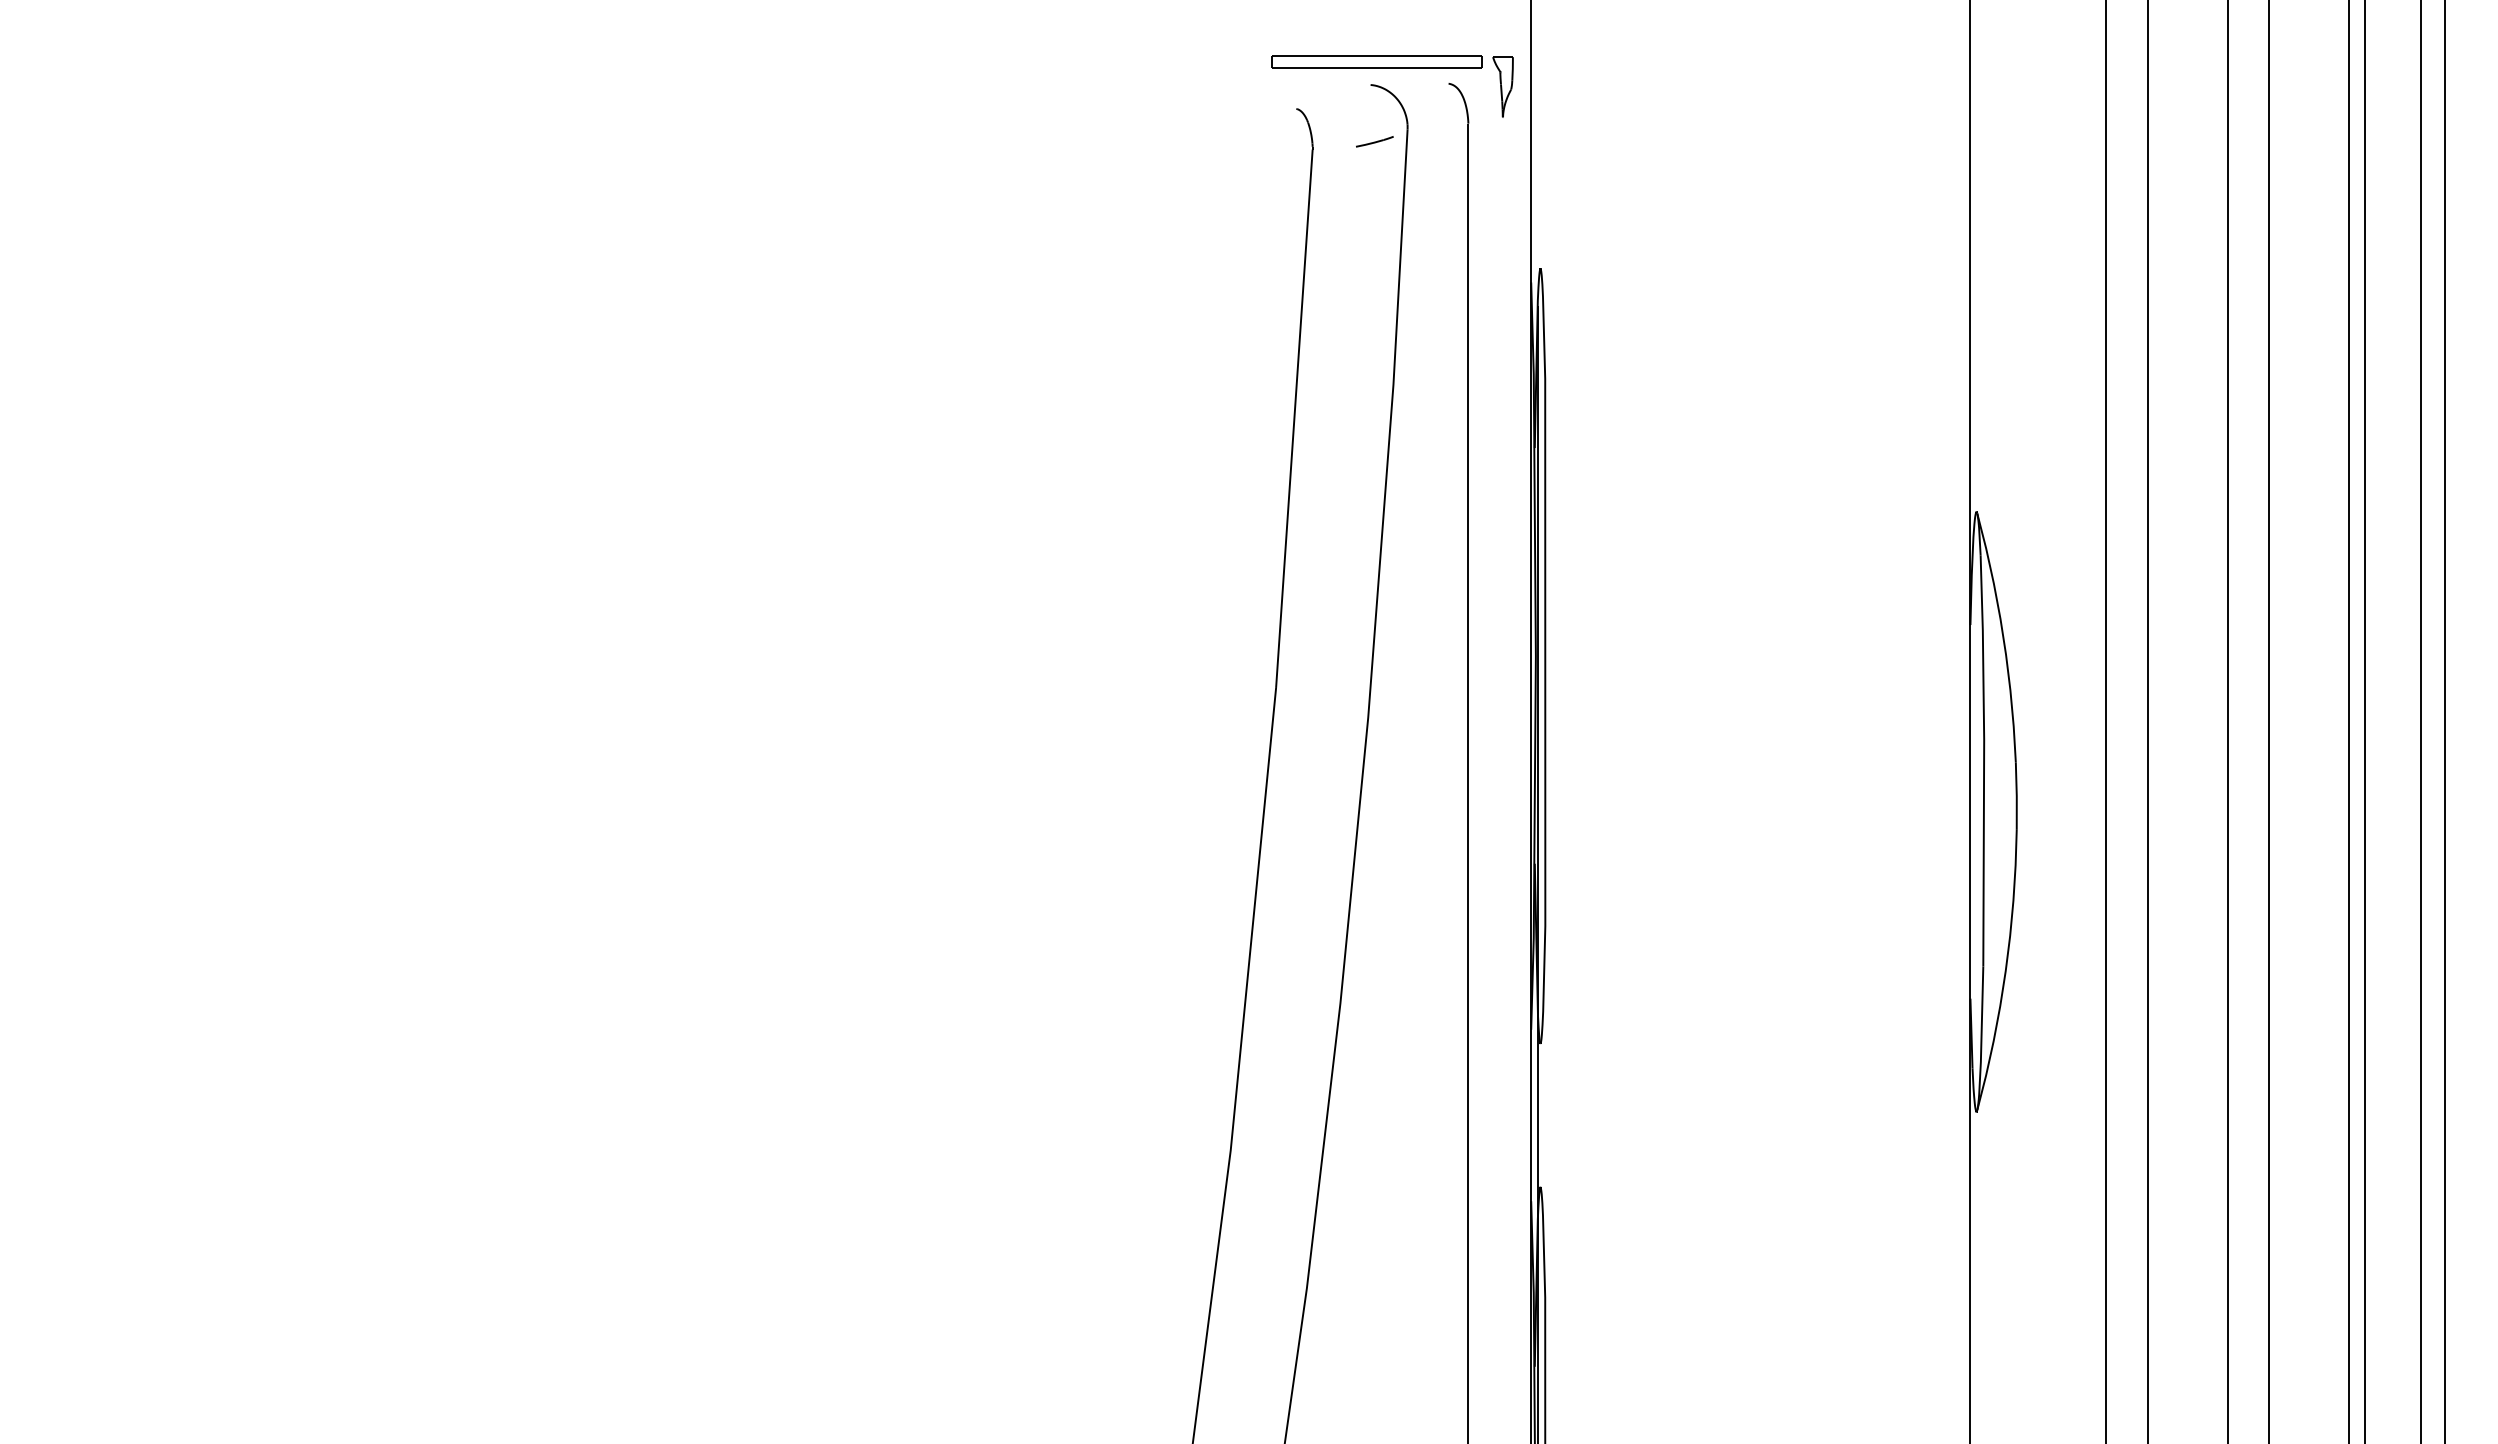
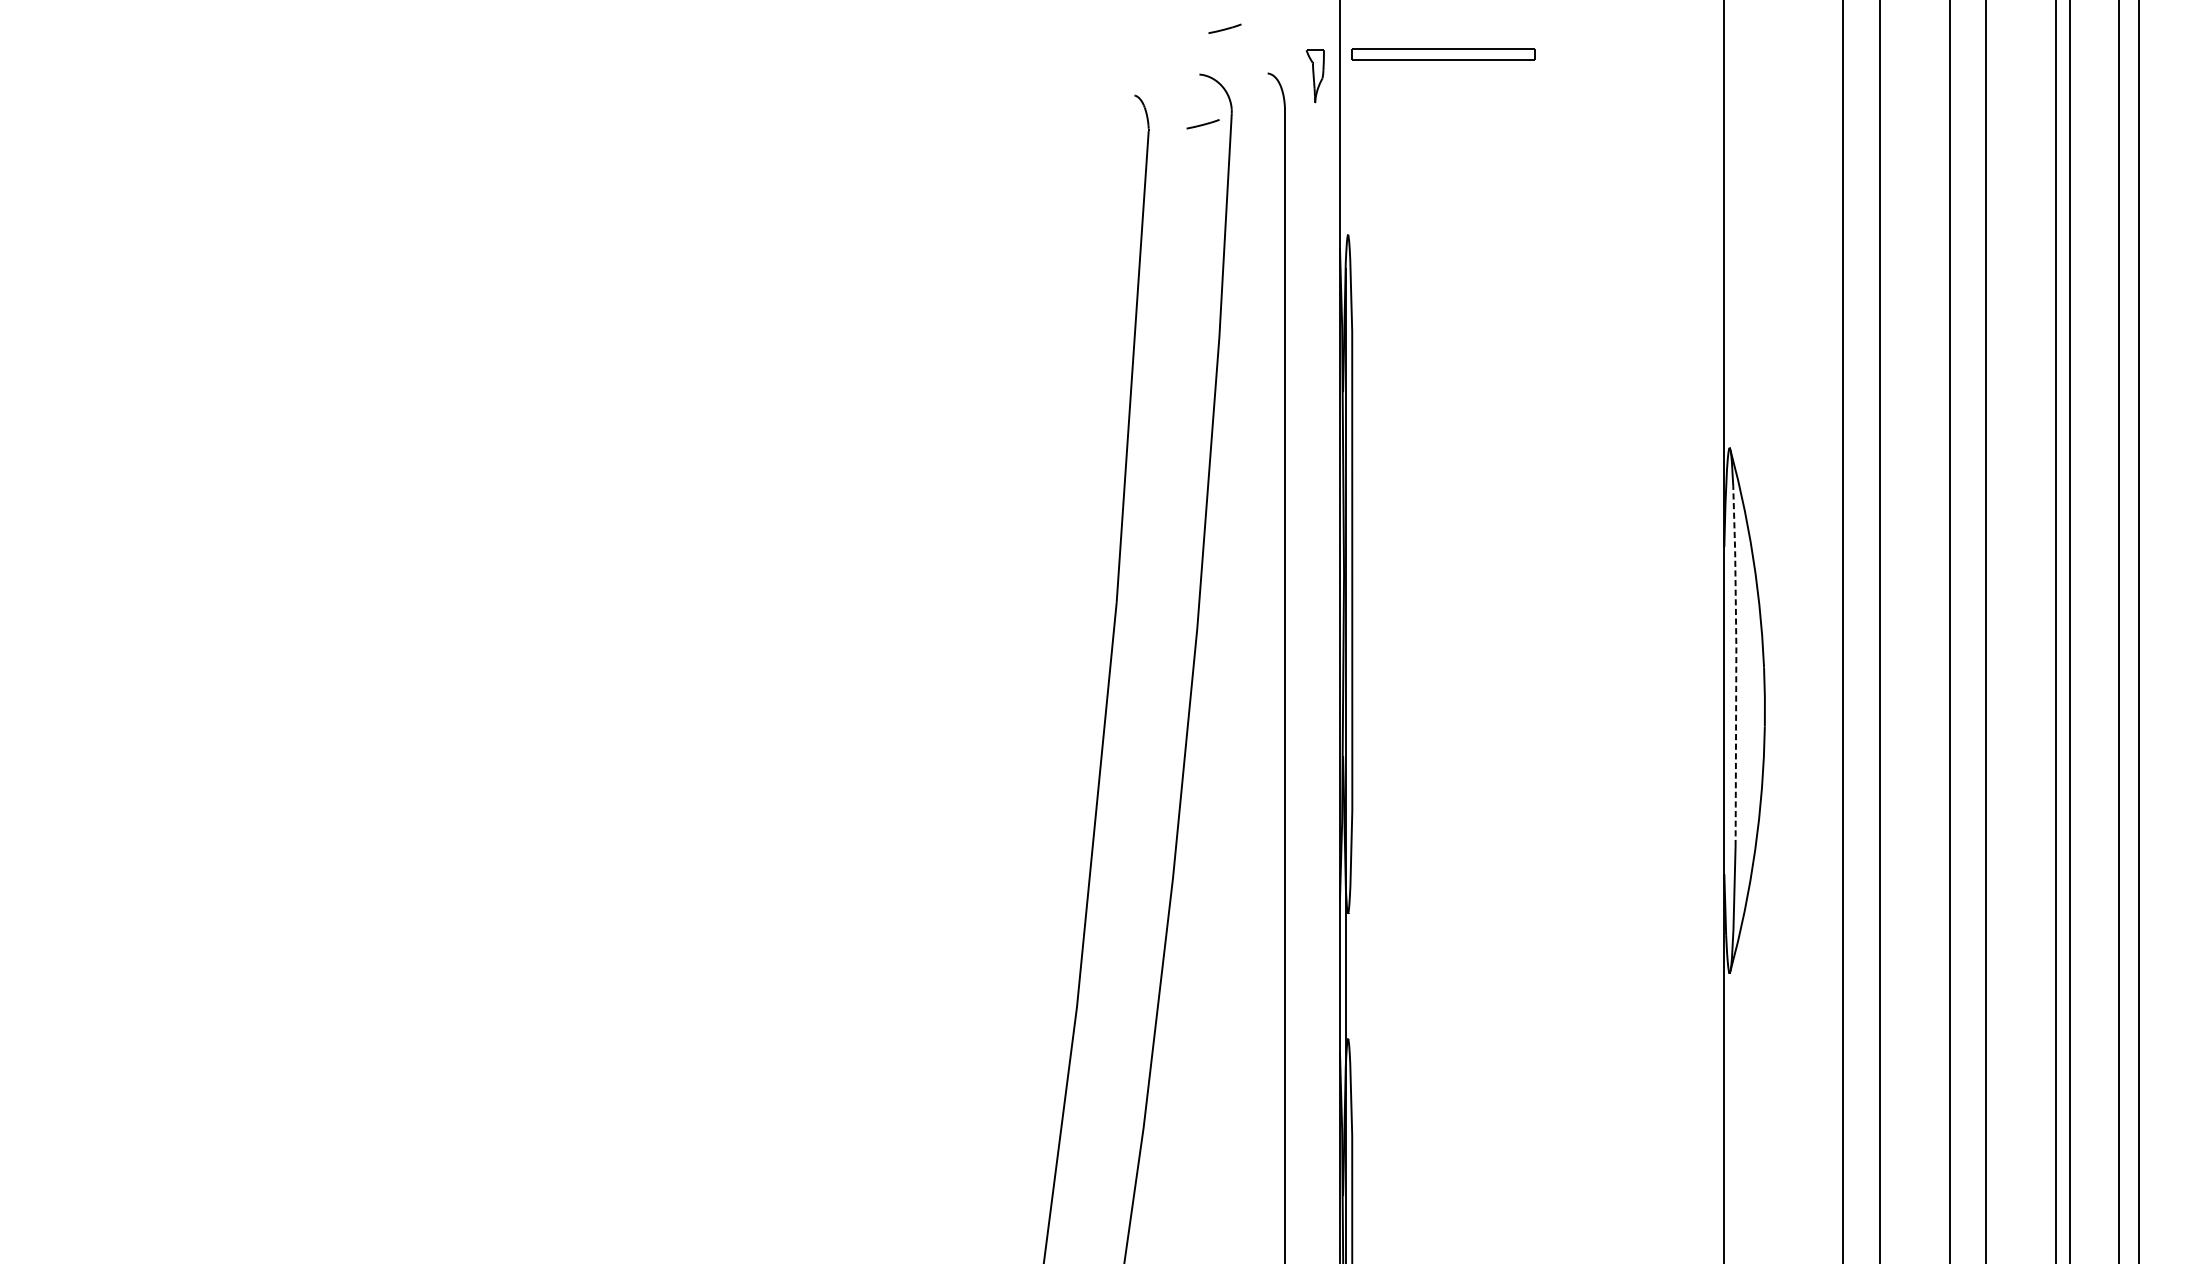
line: (1399, 32) -> (1224, 28), added
part: (1376, 61) -> (1443, 53), moved
line: (1984, 759) -> (1736, 664), solid -> dashed

